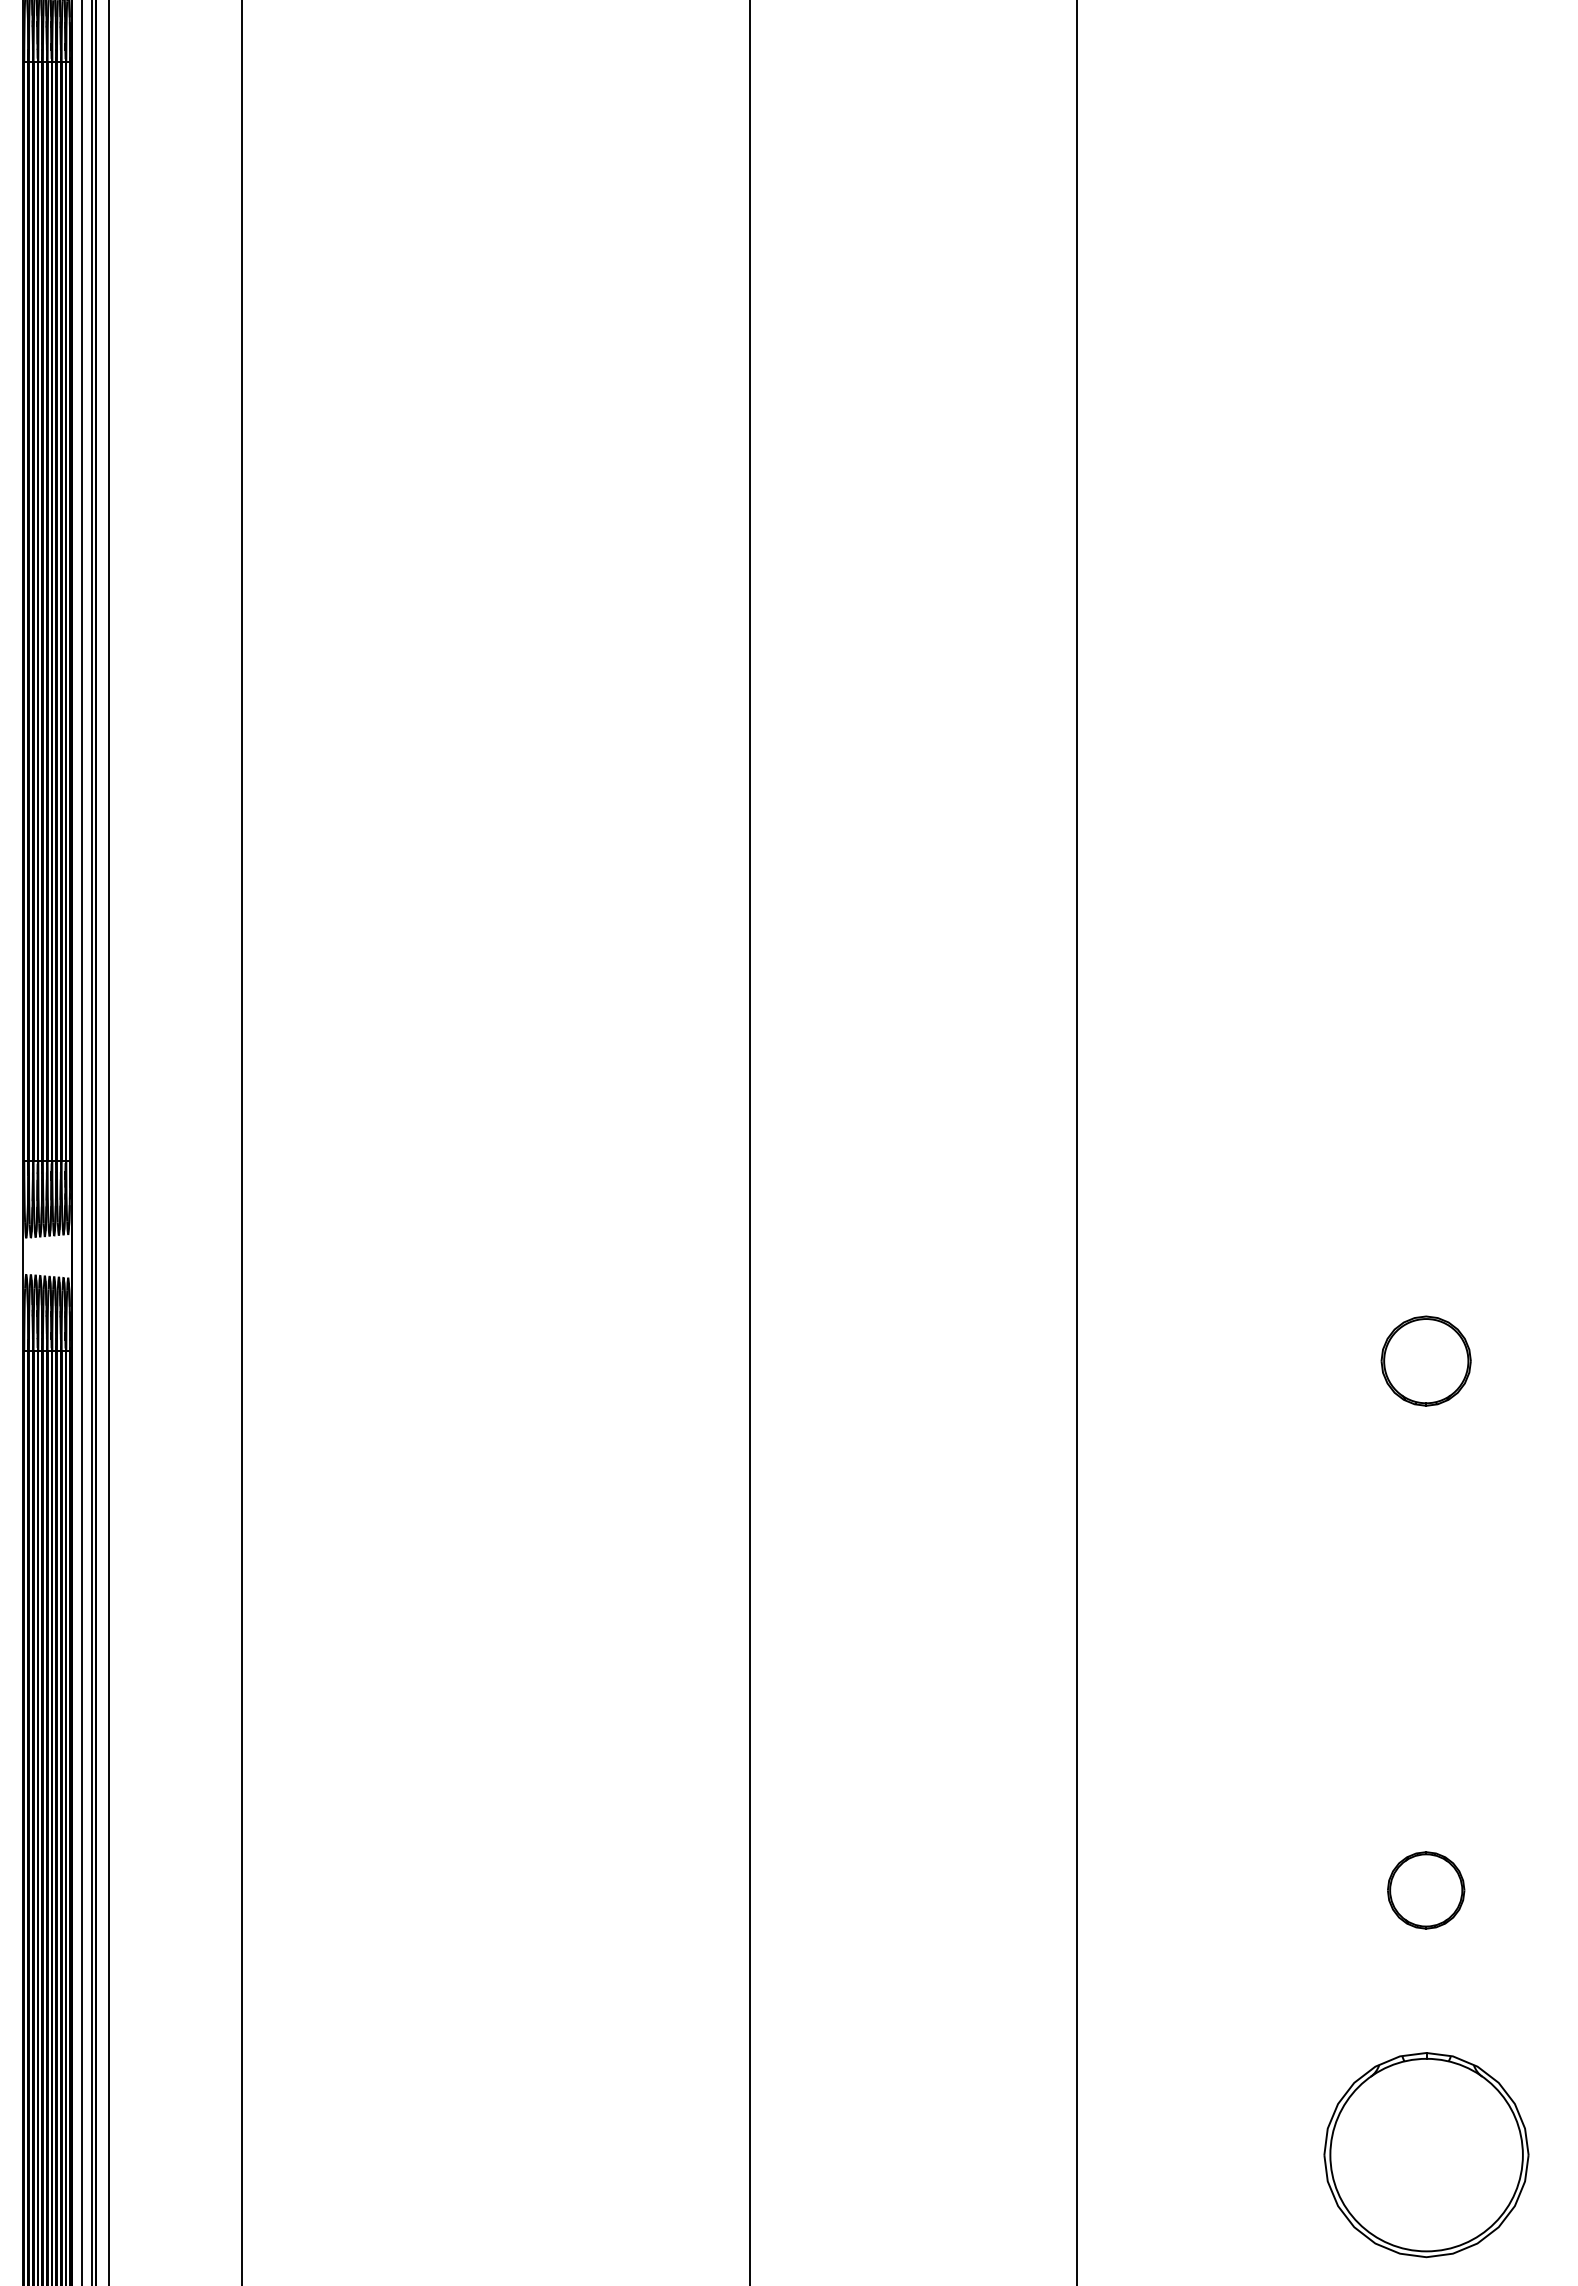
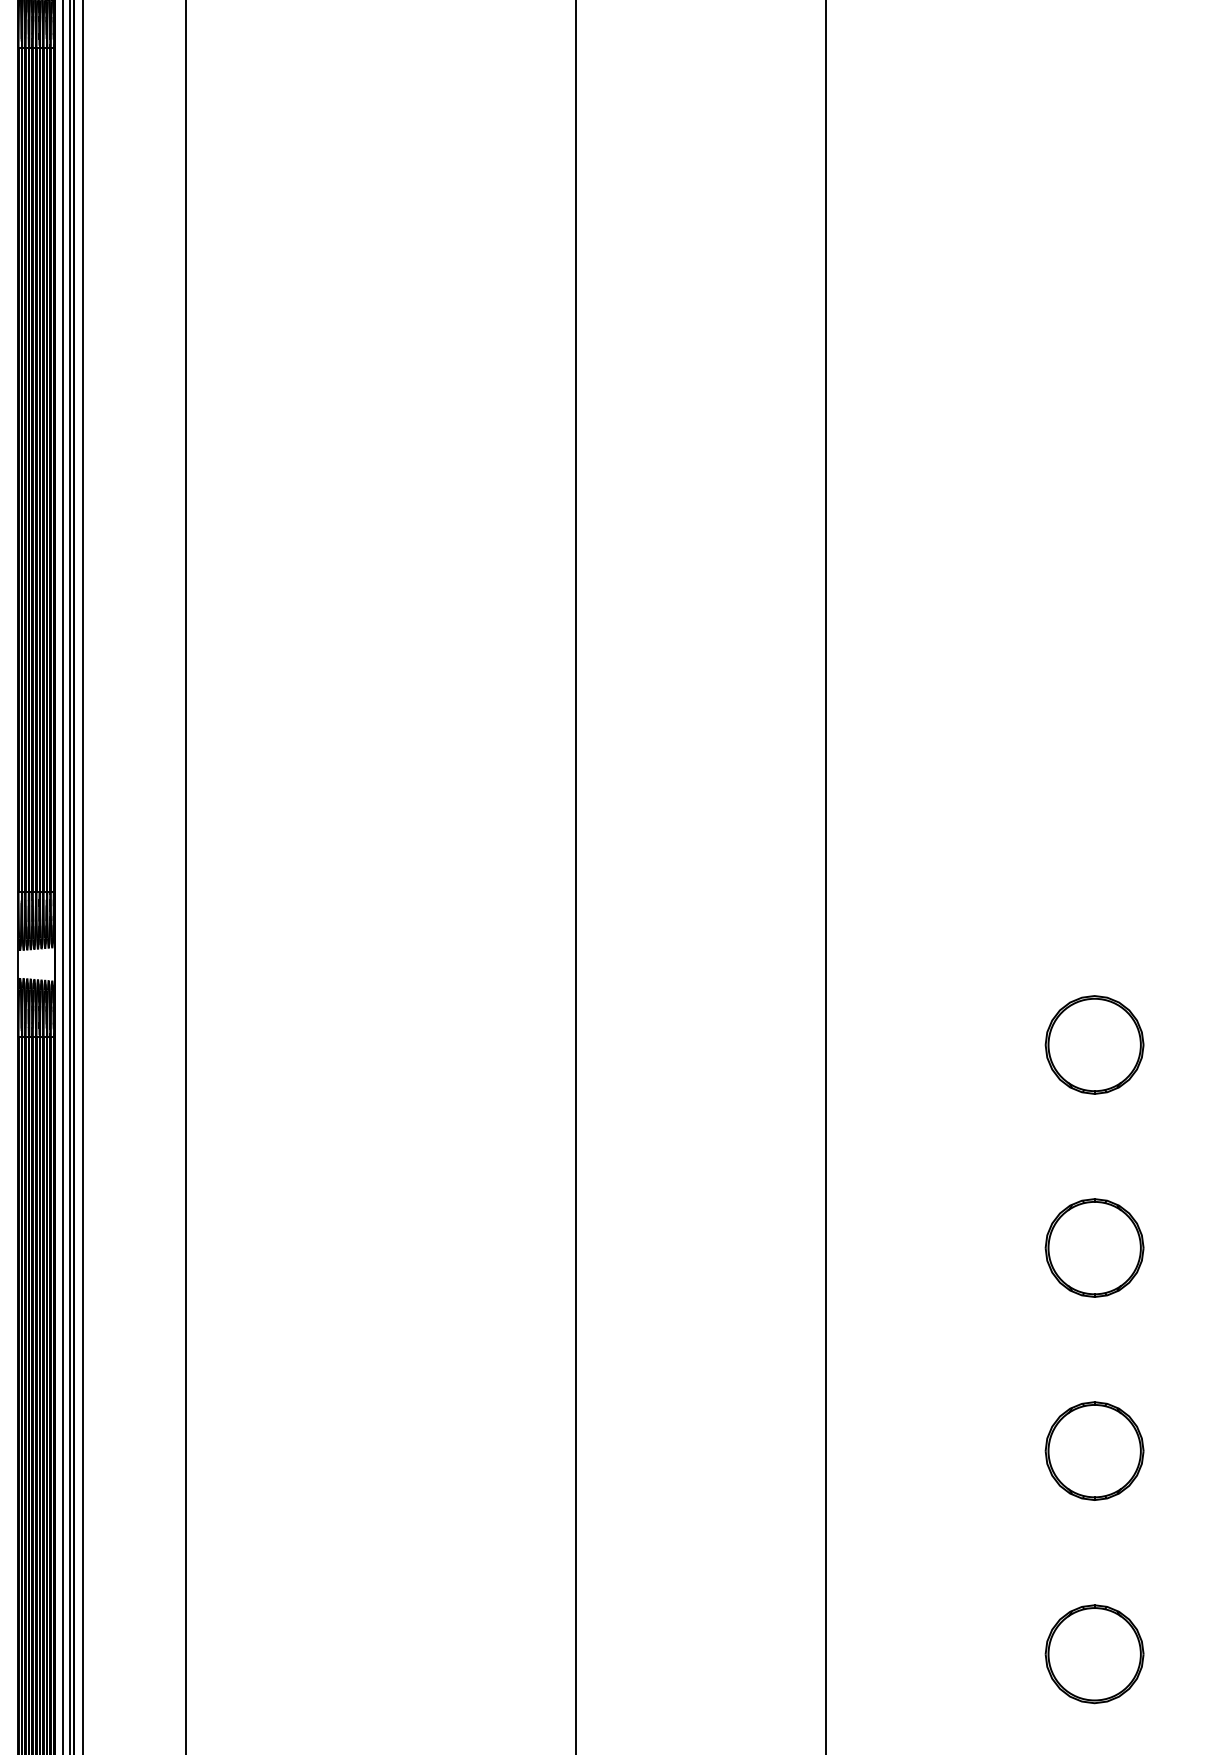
part: (1425, 1360) -> (1094, 1044), size x1.43
part: (1425, 1625) -> (1094, 1247), added
part: (1425, 1890) -> (1094, 1451), size x1.67
part: (1425, 2154) -> (1094, 1653), size x0.62

